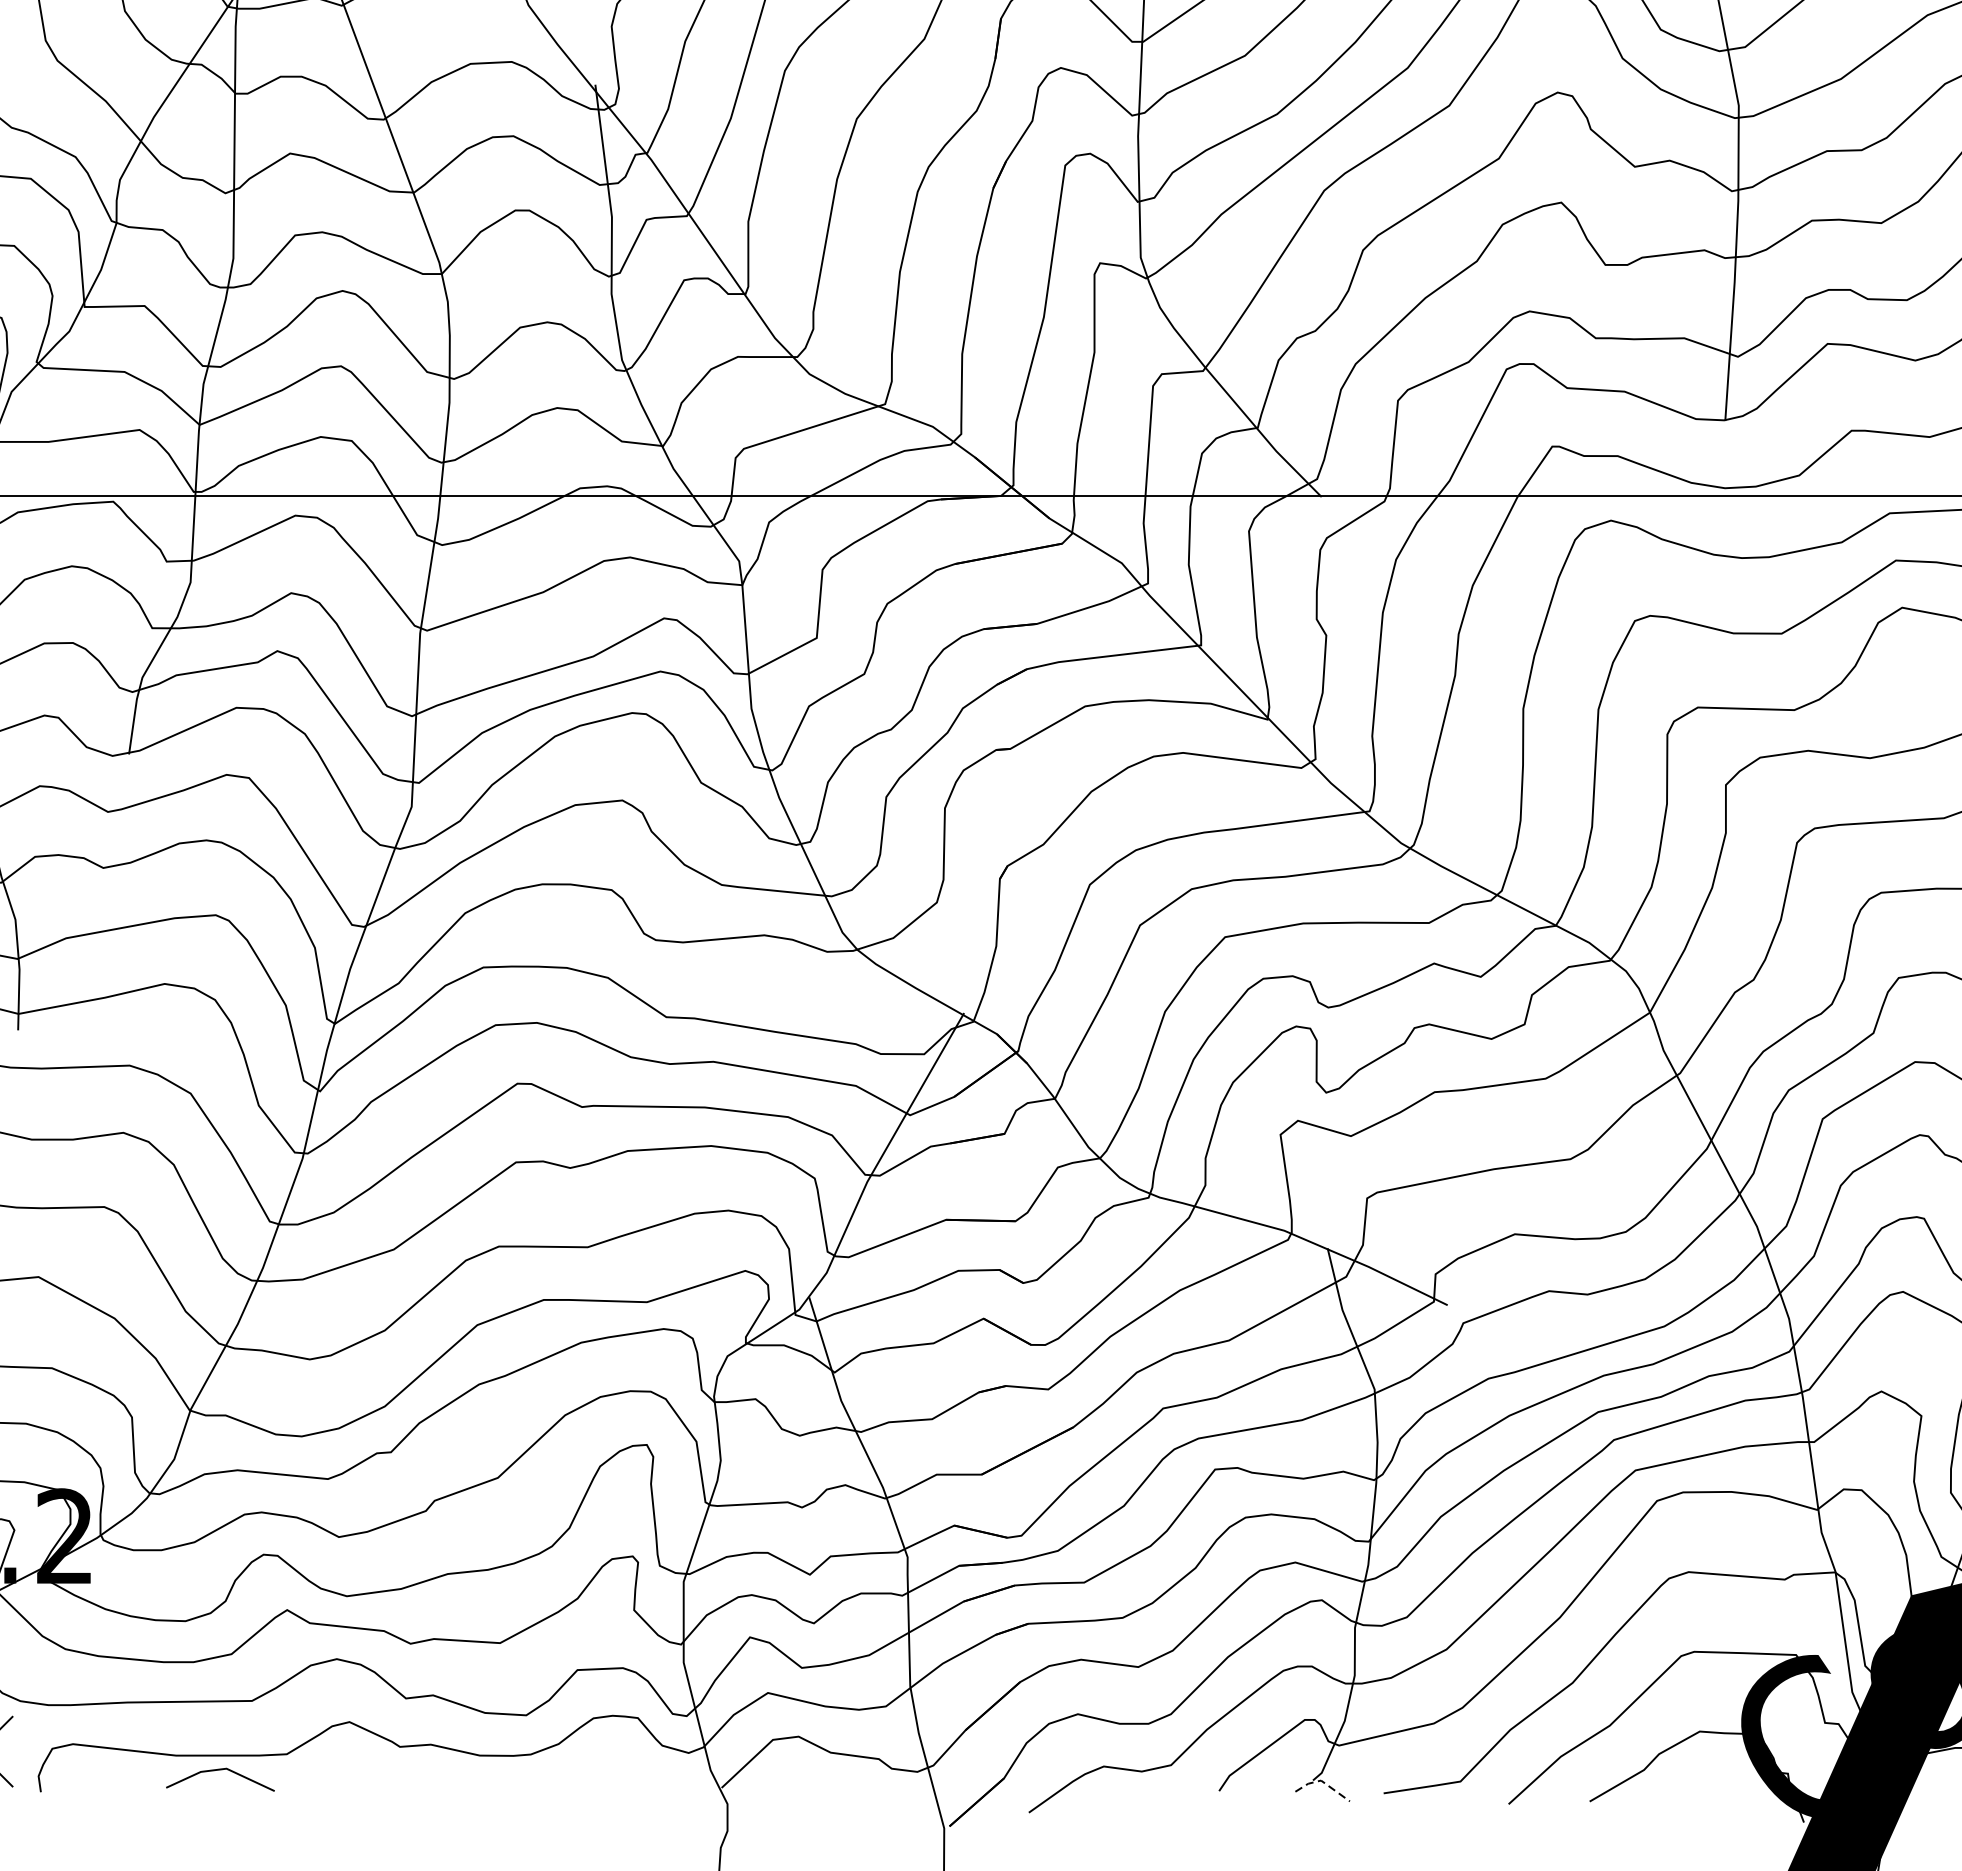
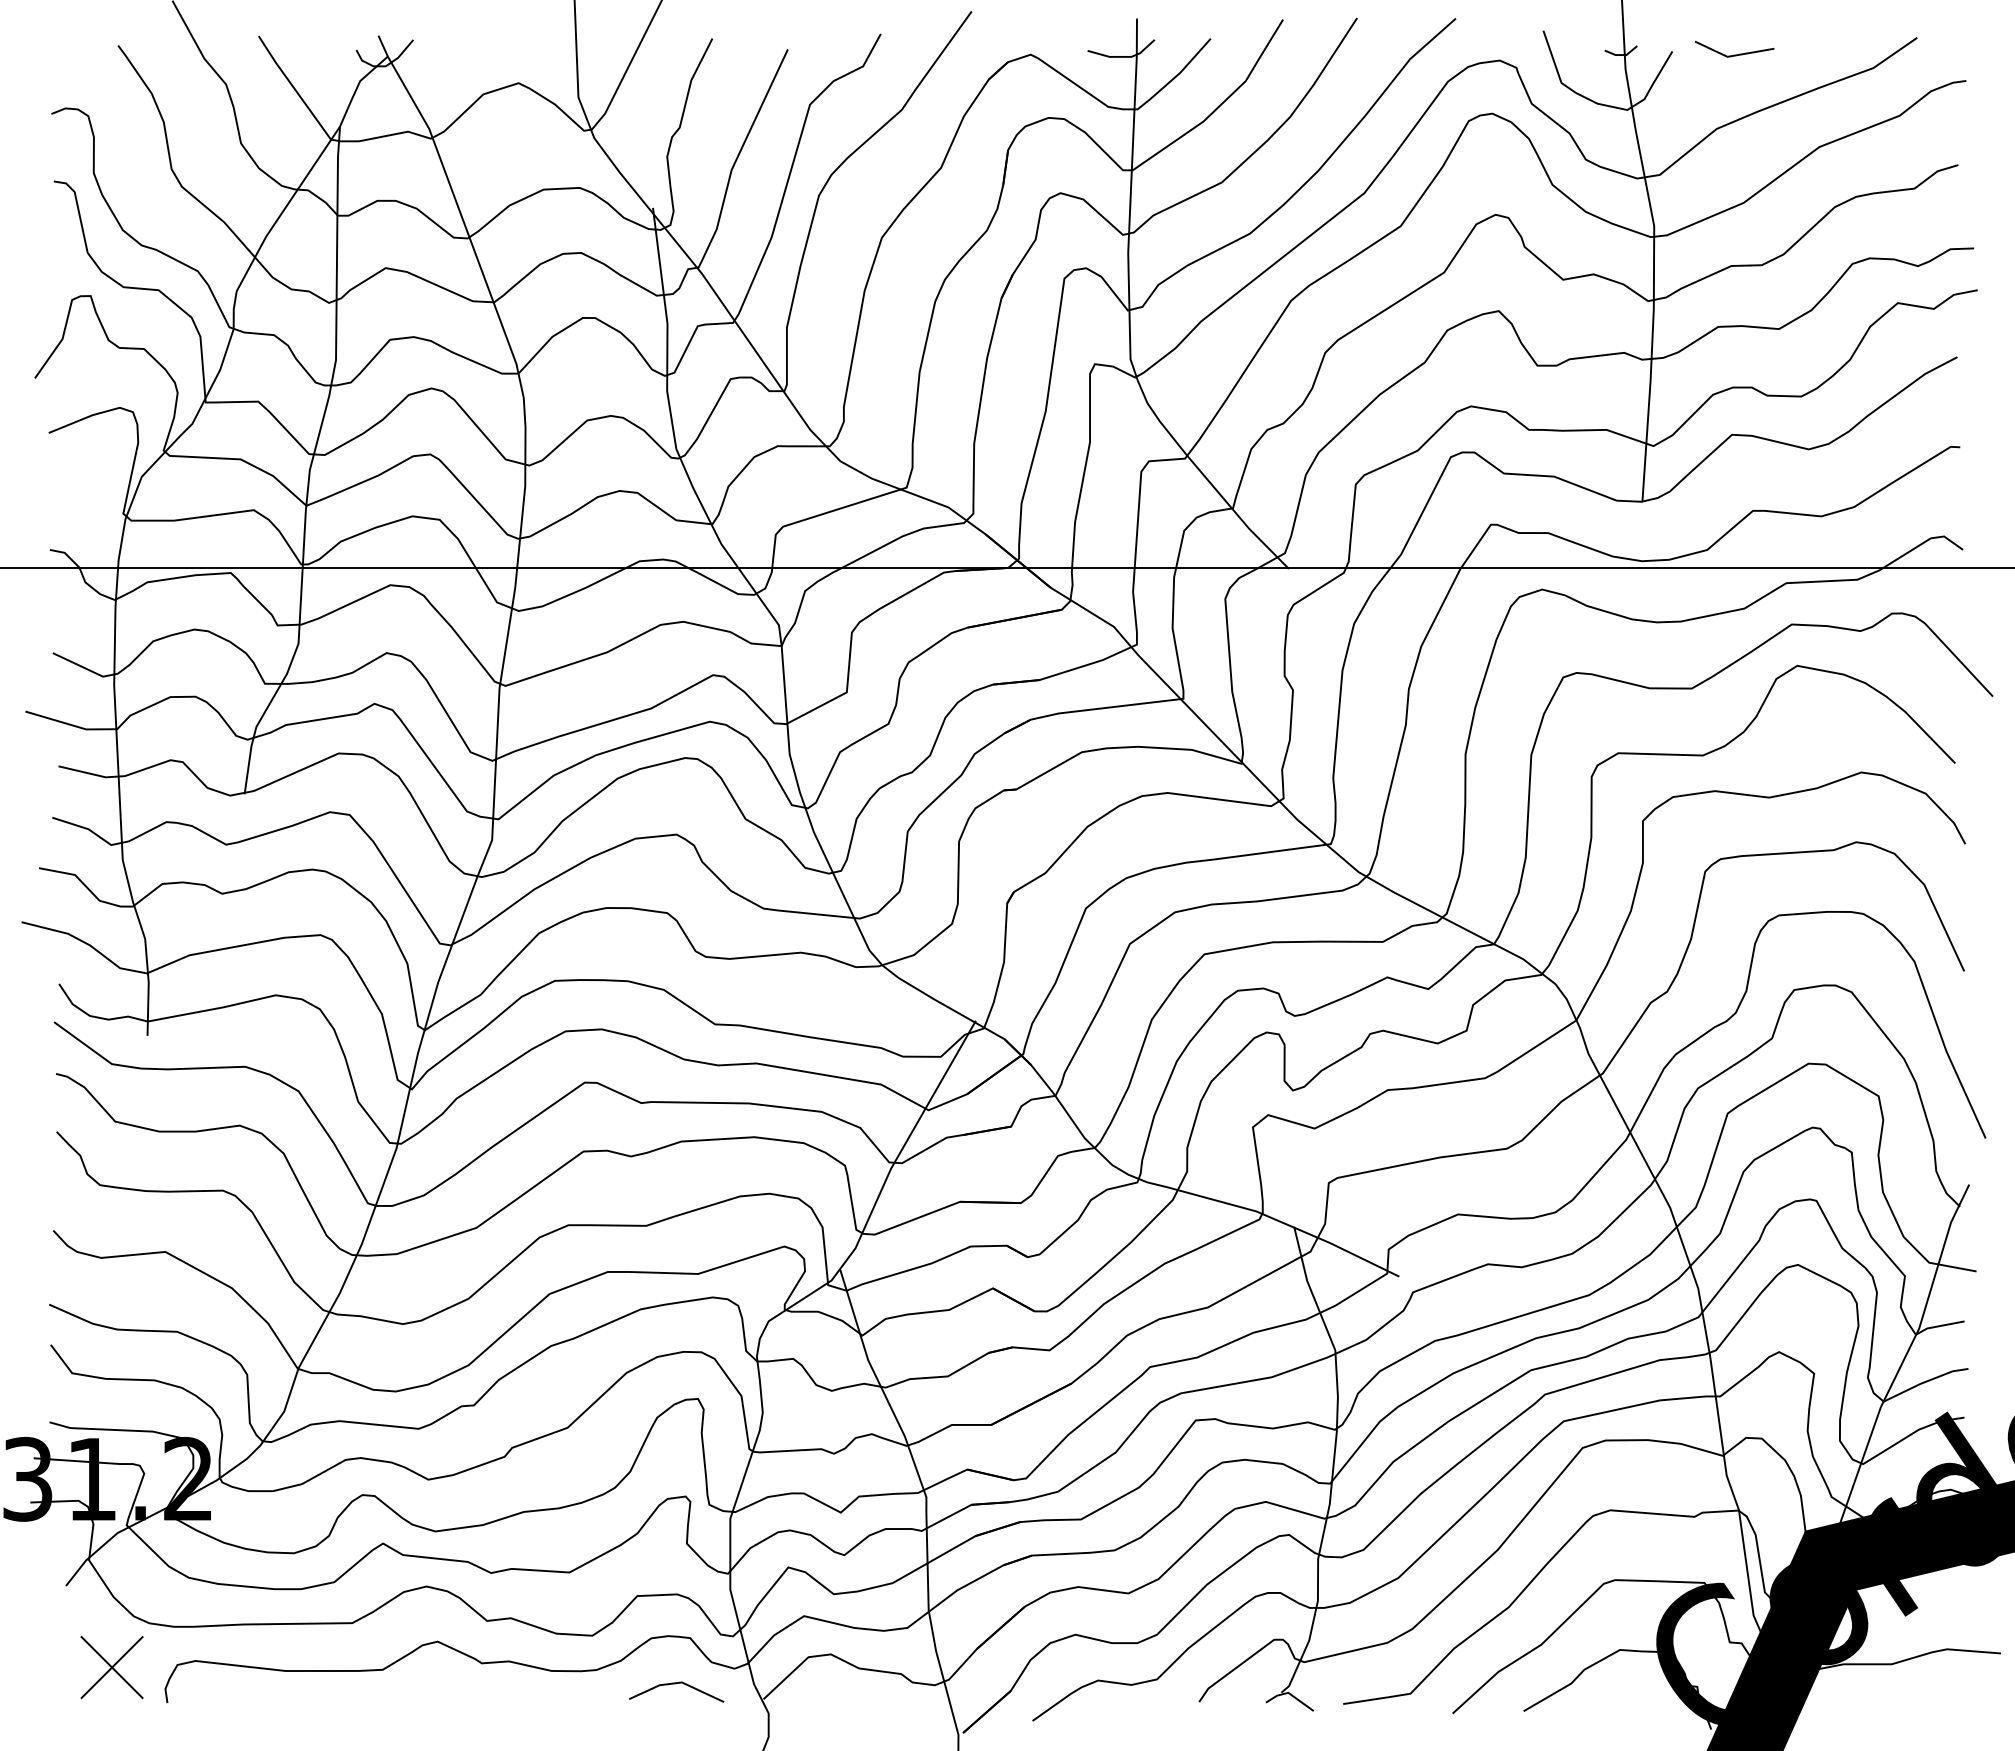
line: (220, 1771) -> (676, 1684), moved
line: (1323, 1781) -> (1290, 1693), dashed -> solid

